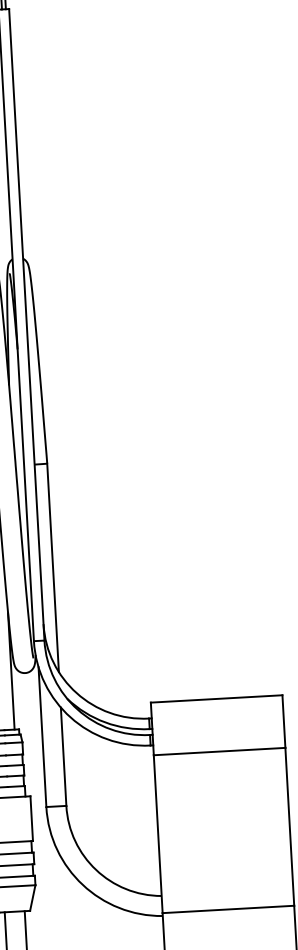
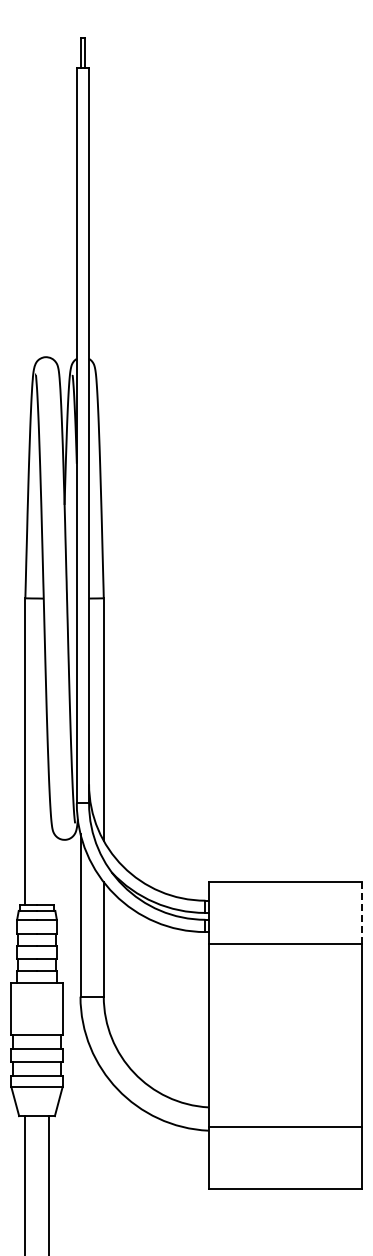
line: (11, 670) -> (48, 836), removed
line: (283, 721) -> (361, 912), solid -> dashed

